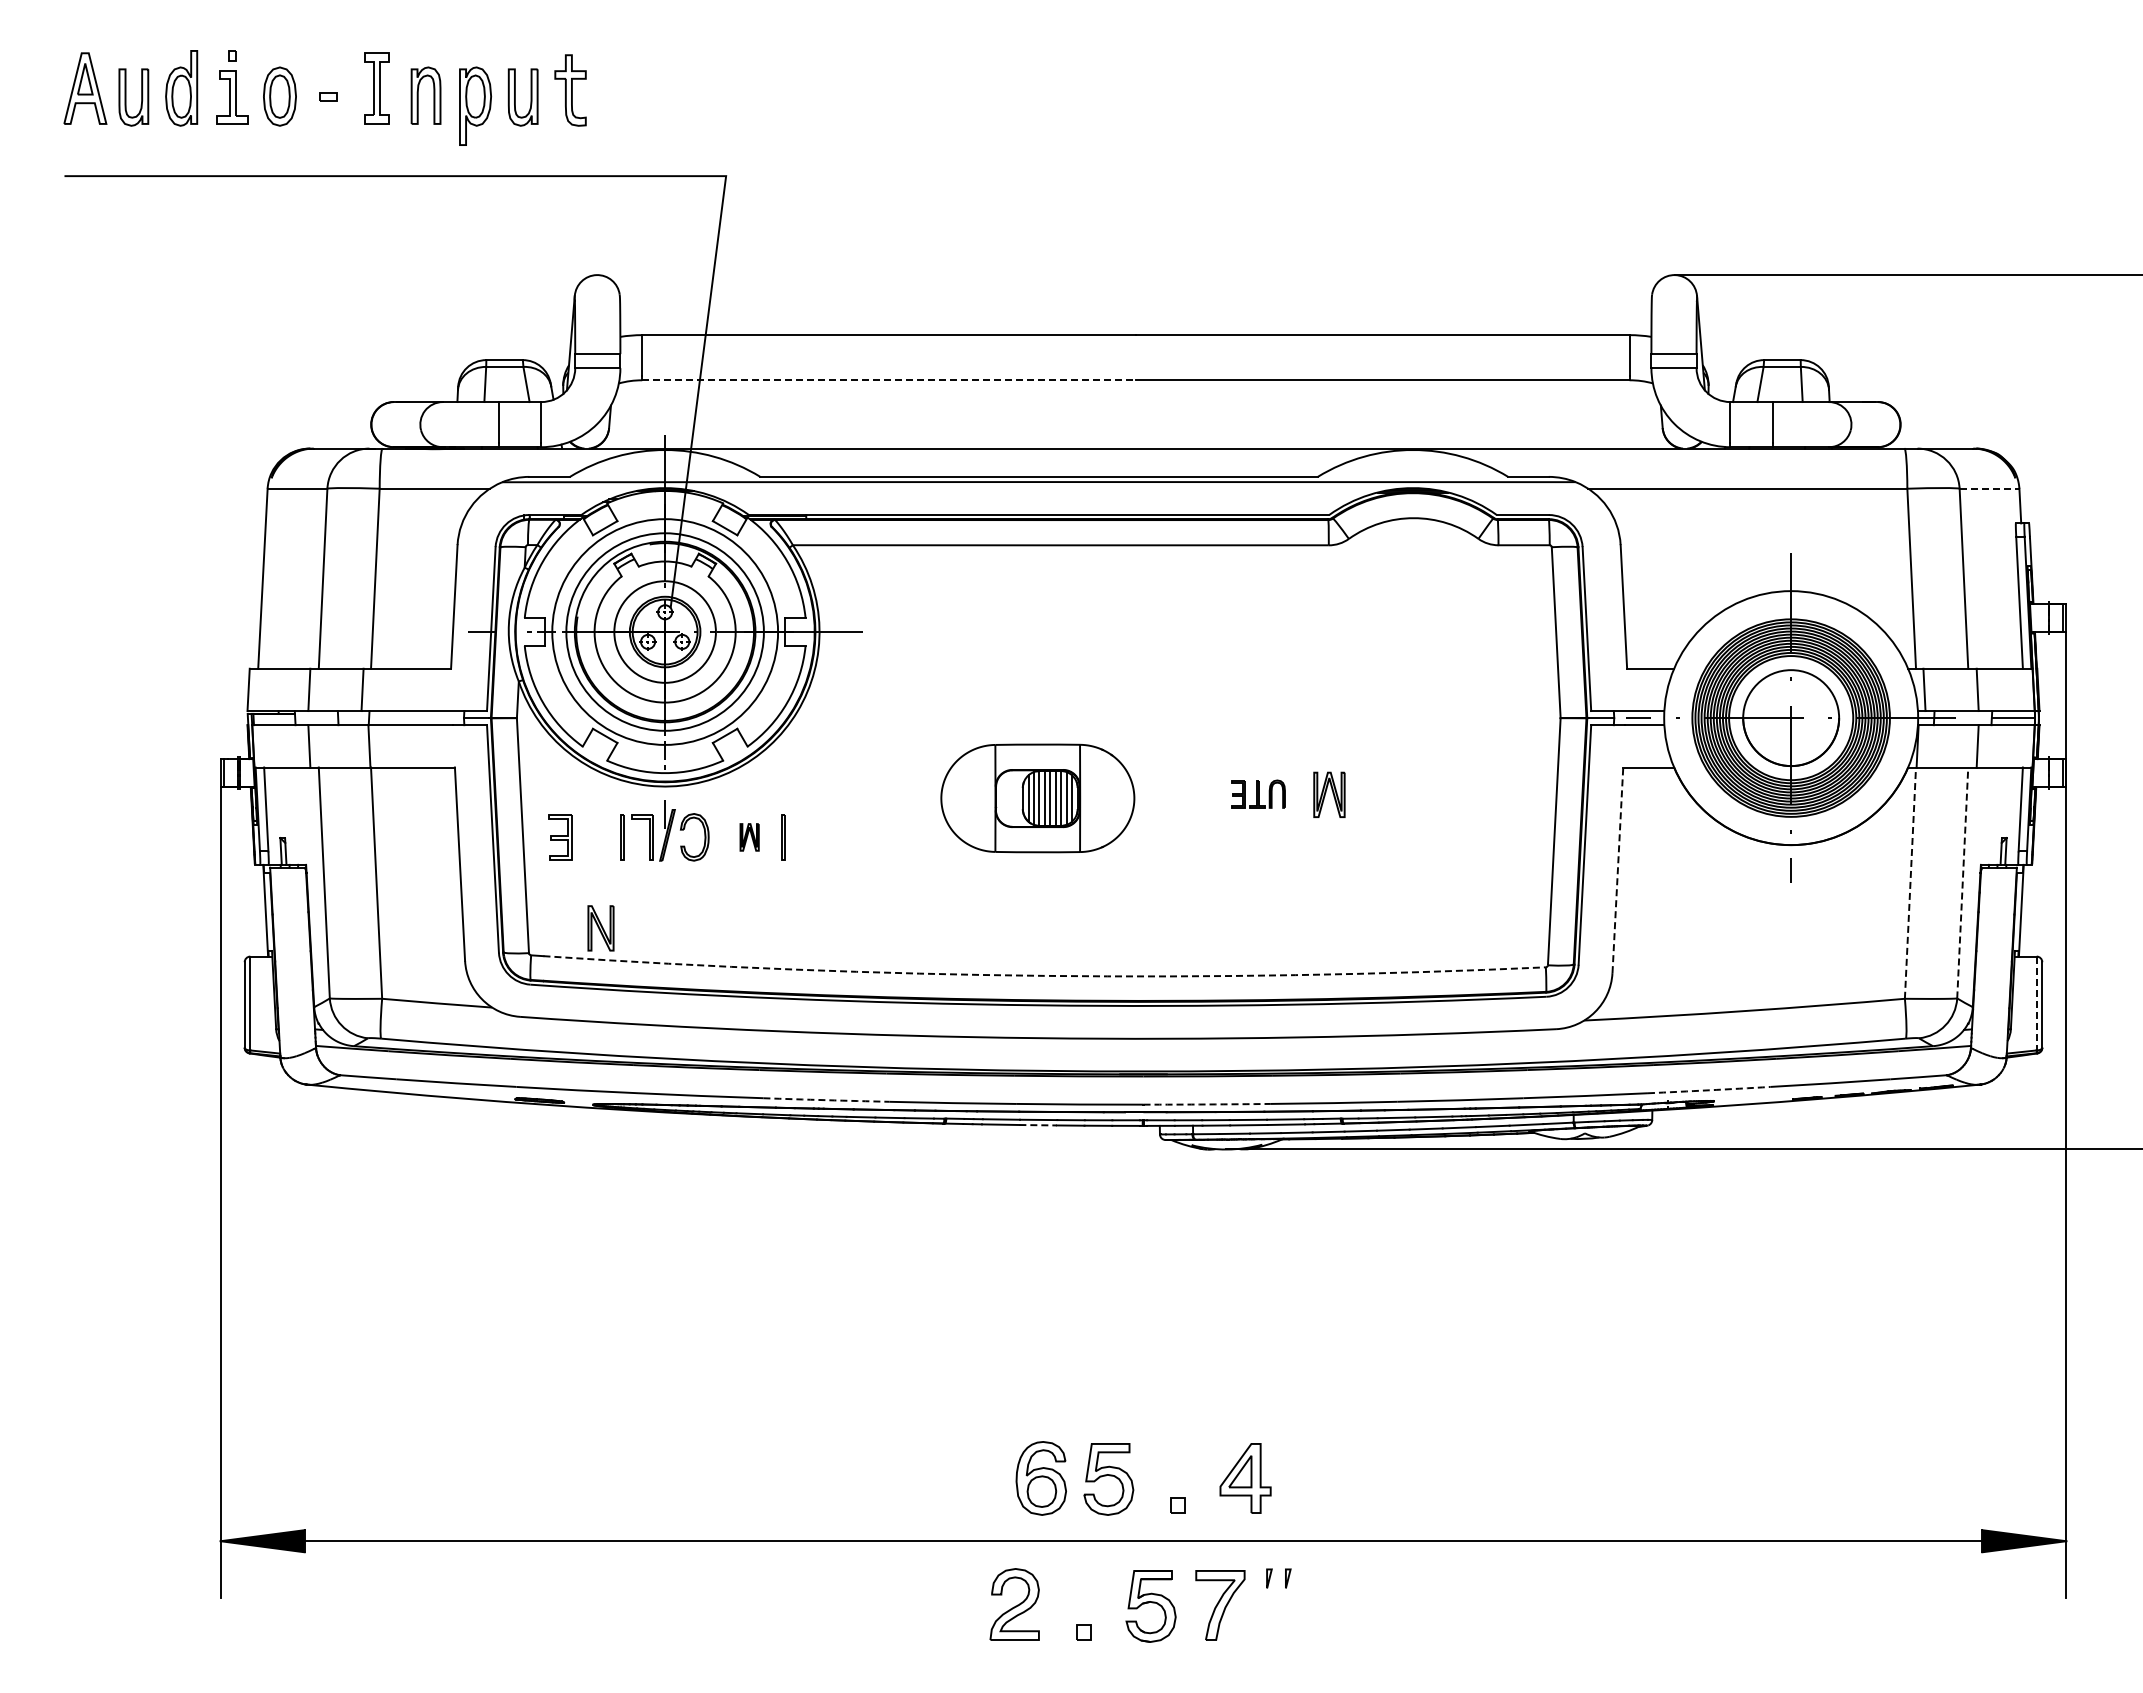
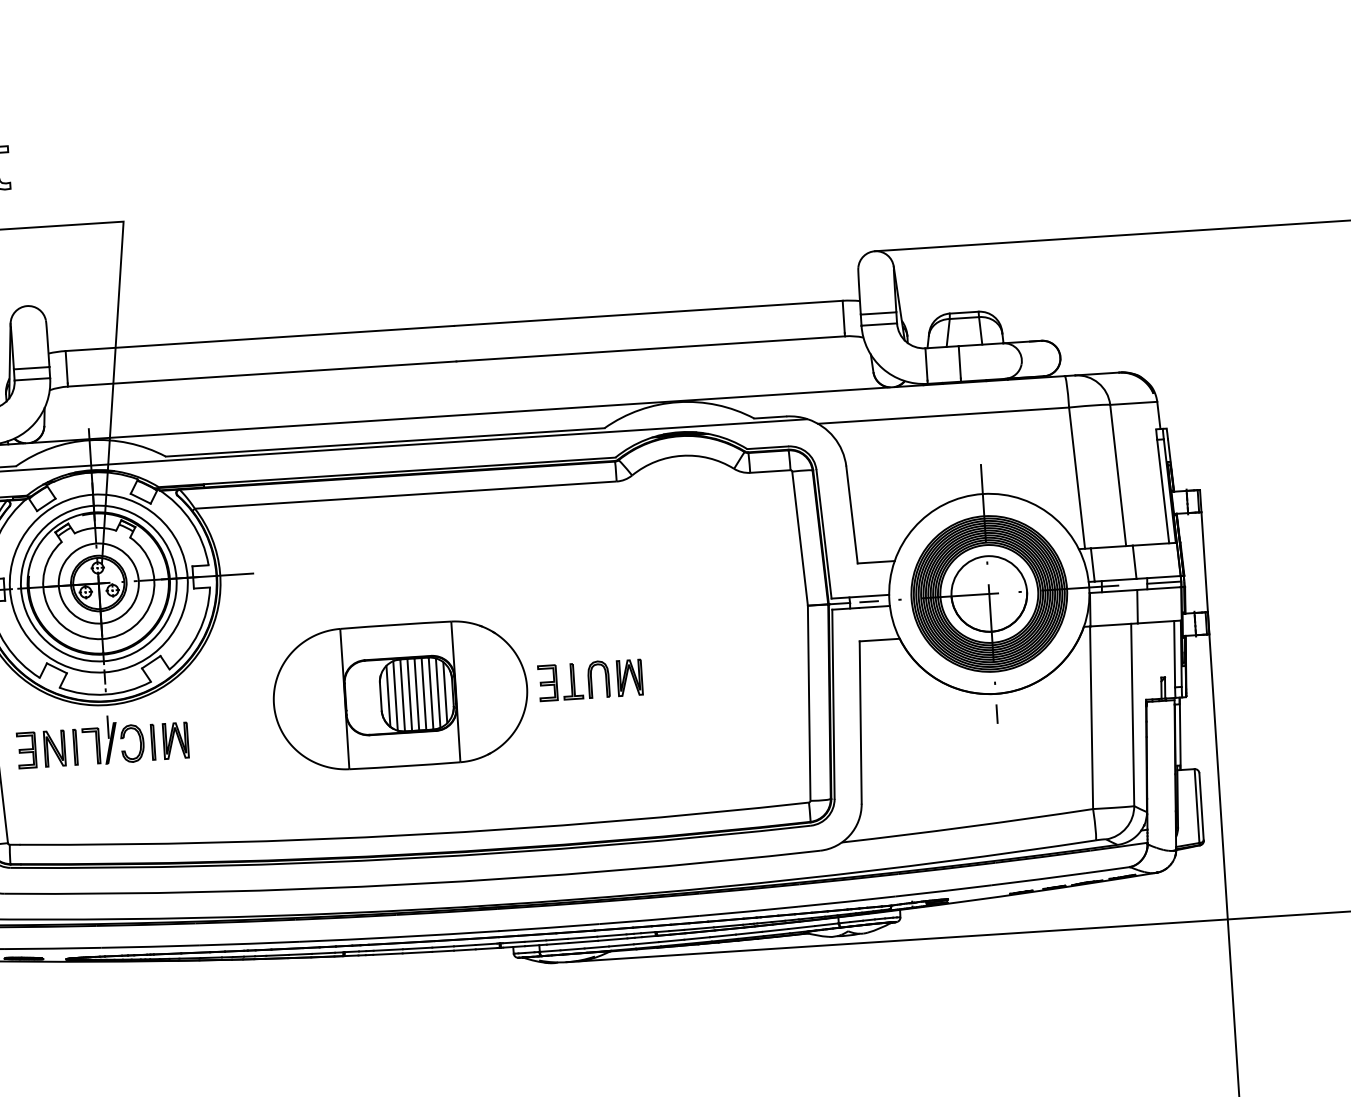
line: (889, 380) -> (262, 374), dashed -> solid
line: (1989, 488) -> (1133, 403), dashed -> solid
part: (1258, 793) -> (573, 680), size x1.67
part: (1037, 798) -> (400, 695), size x1.67
part: (749, 837) -> (175, 740), size x1.67
line: (782, 837) -> (152, 742), moved
line: (1617, 870) -> (860, 722), dashed -> solid
line: (1962, 882) -> (1132, 714), dashed -> solid
line: (1910, 883) -> (1091, 718), dashed -> solid
part: (600, 928) -> (54, 748), moved
arc: (1044, 975) -> (414, 834), dashed -> solid
line: (2036, 1003) -> (1196, 806), dashed -> solid
arc: (1709, 1090) -> (944, 891), dashed -> solid
arc: (826, 1100) -> (249, 943), dashed -> solid
arc: (1207, 1104) -> (549, 927), dashed -> solid
line: (1038, 1125) -> (417, 952), dashed -> solid

